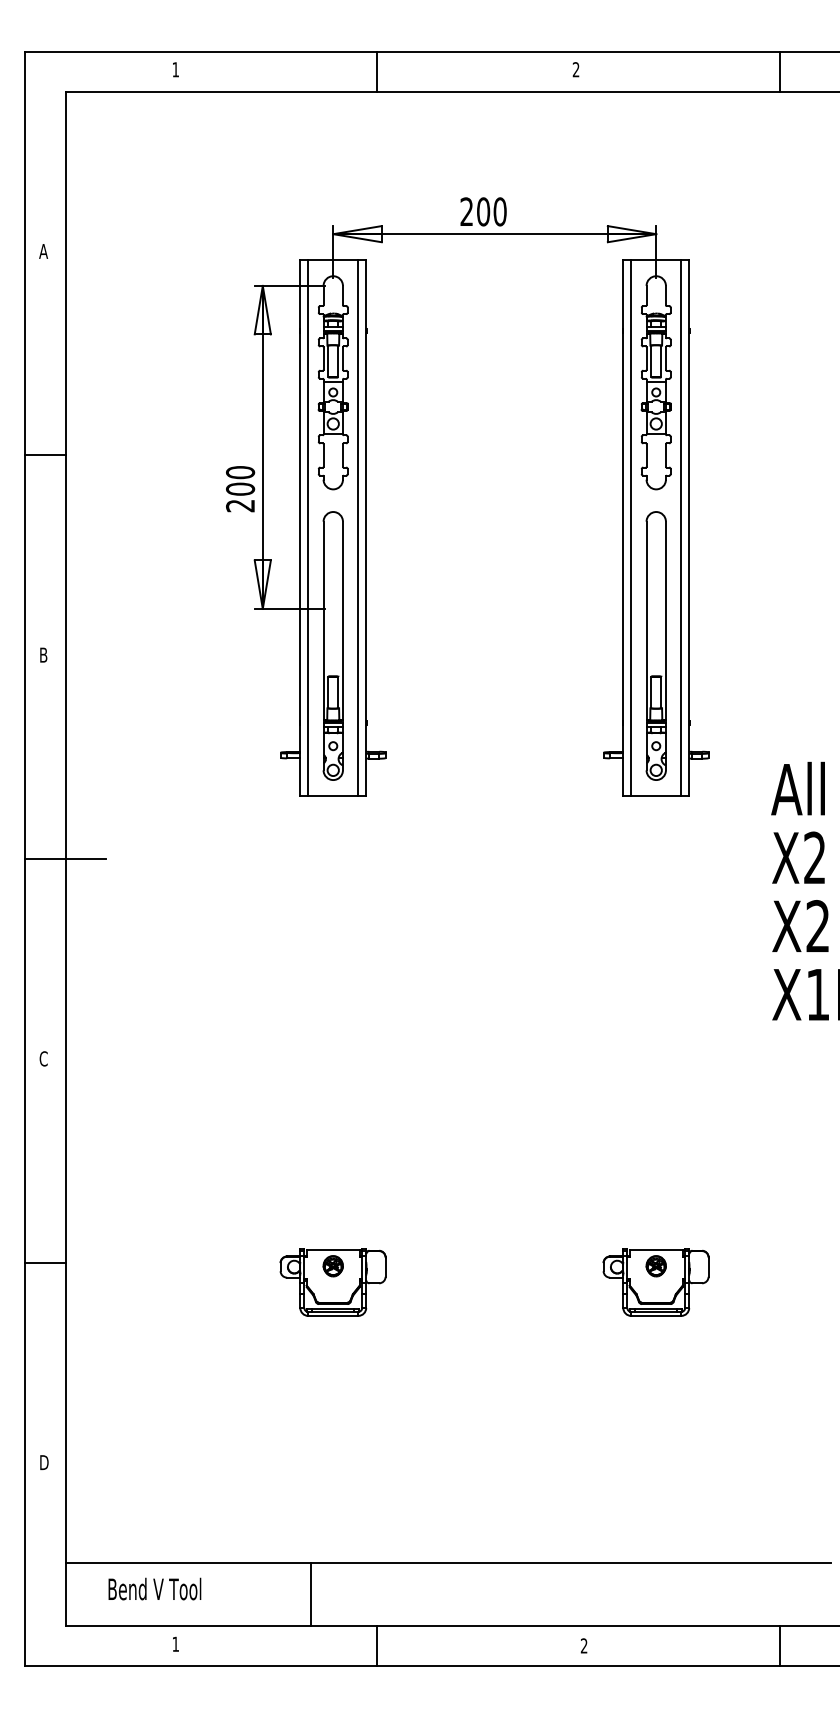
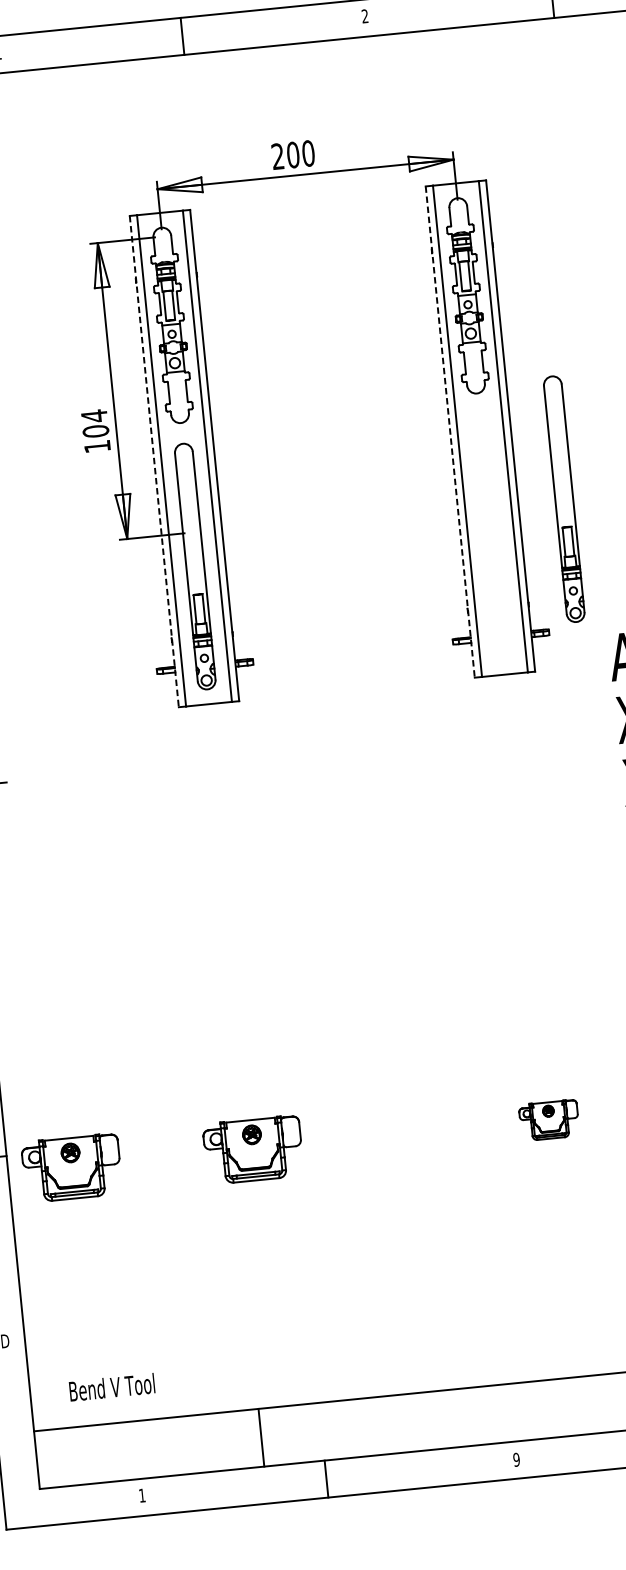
text: (240, 488) -> (95, 430), 200 -> 104
line: (300, 528) -> (154, 461), solid -> dashed
line: (623, 528) -> (450, 432), solid -> dashed
part: (655, 645) -> (563, 498), moved
part: (134, 1282) -> (71, 1167), added
part: (655, 1282) -> (548, 1120), size x0.6
text: (154, 1588) -> (111, 1386), moved
text: (583, 1645) -> (515, 1459), 2 -> 9

